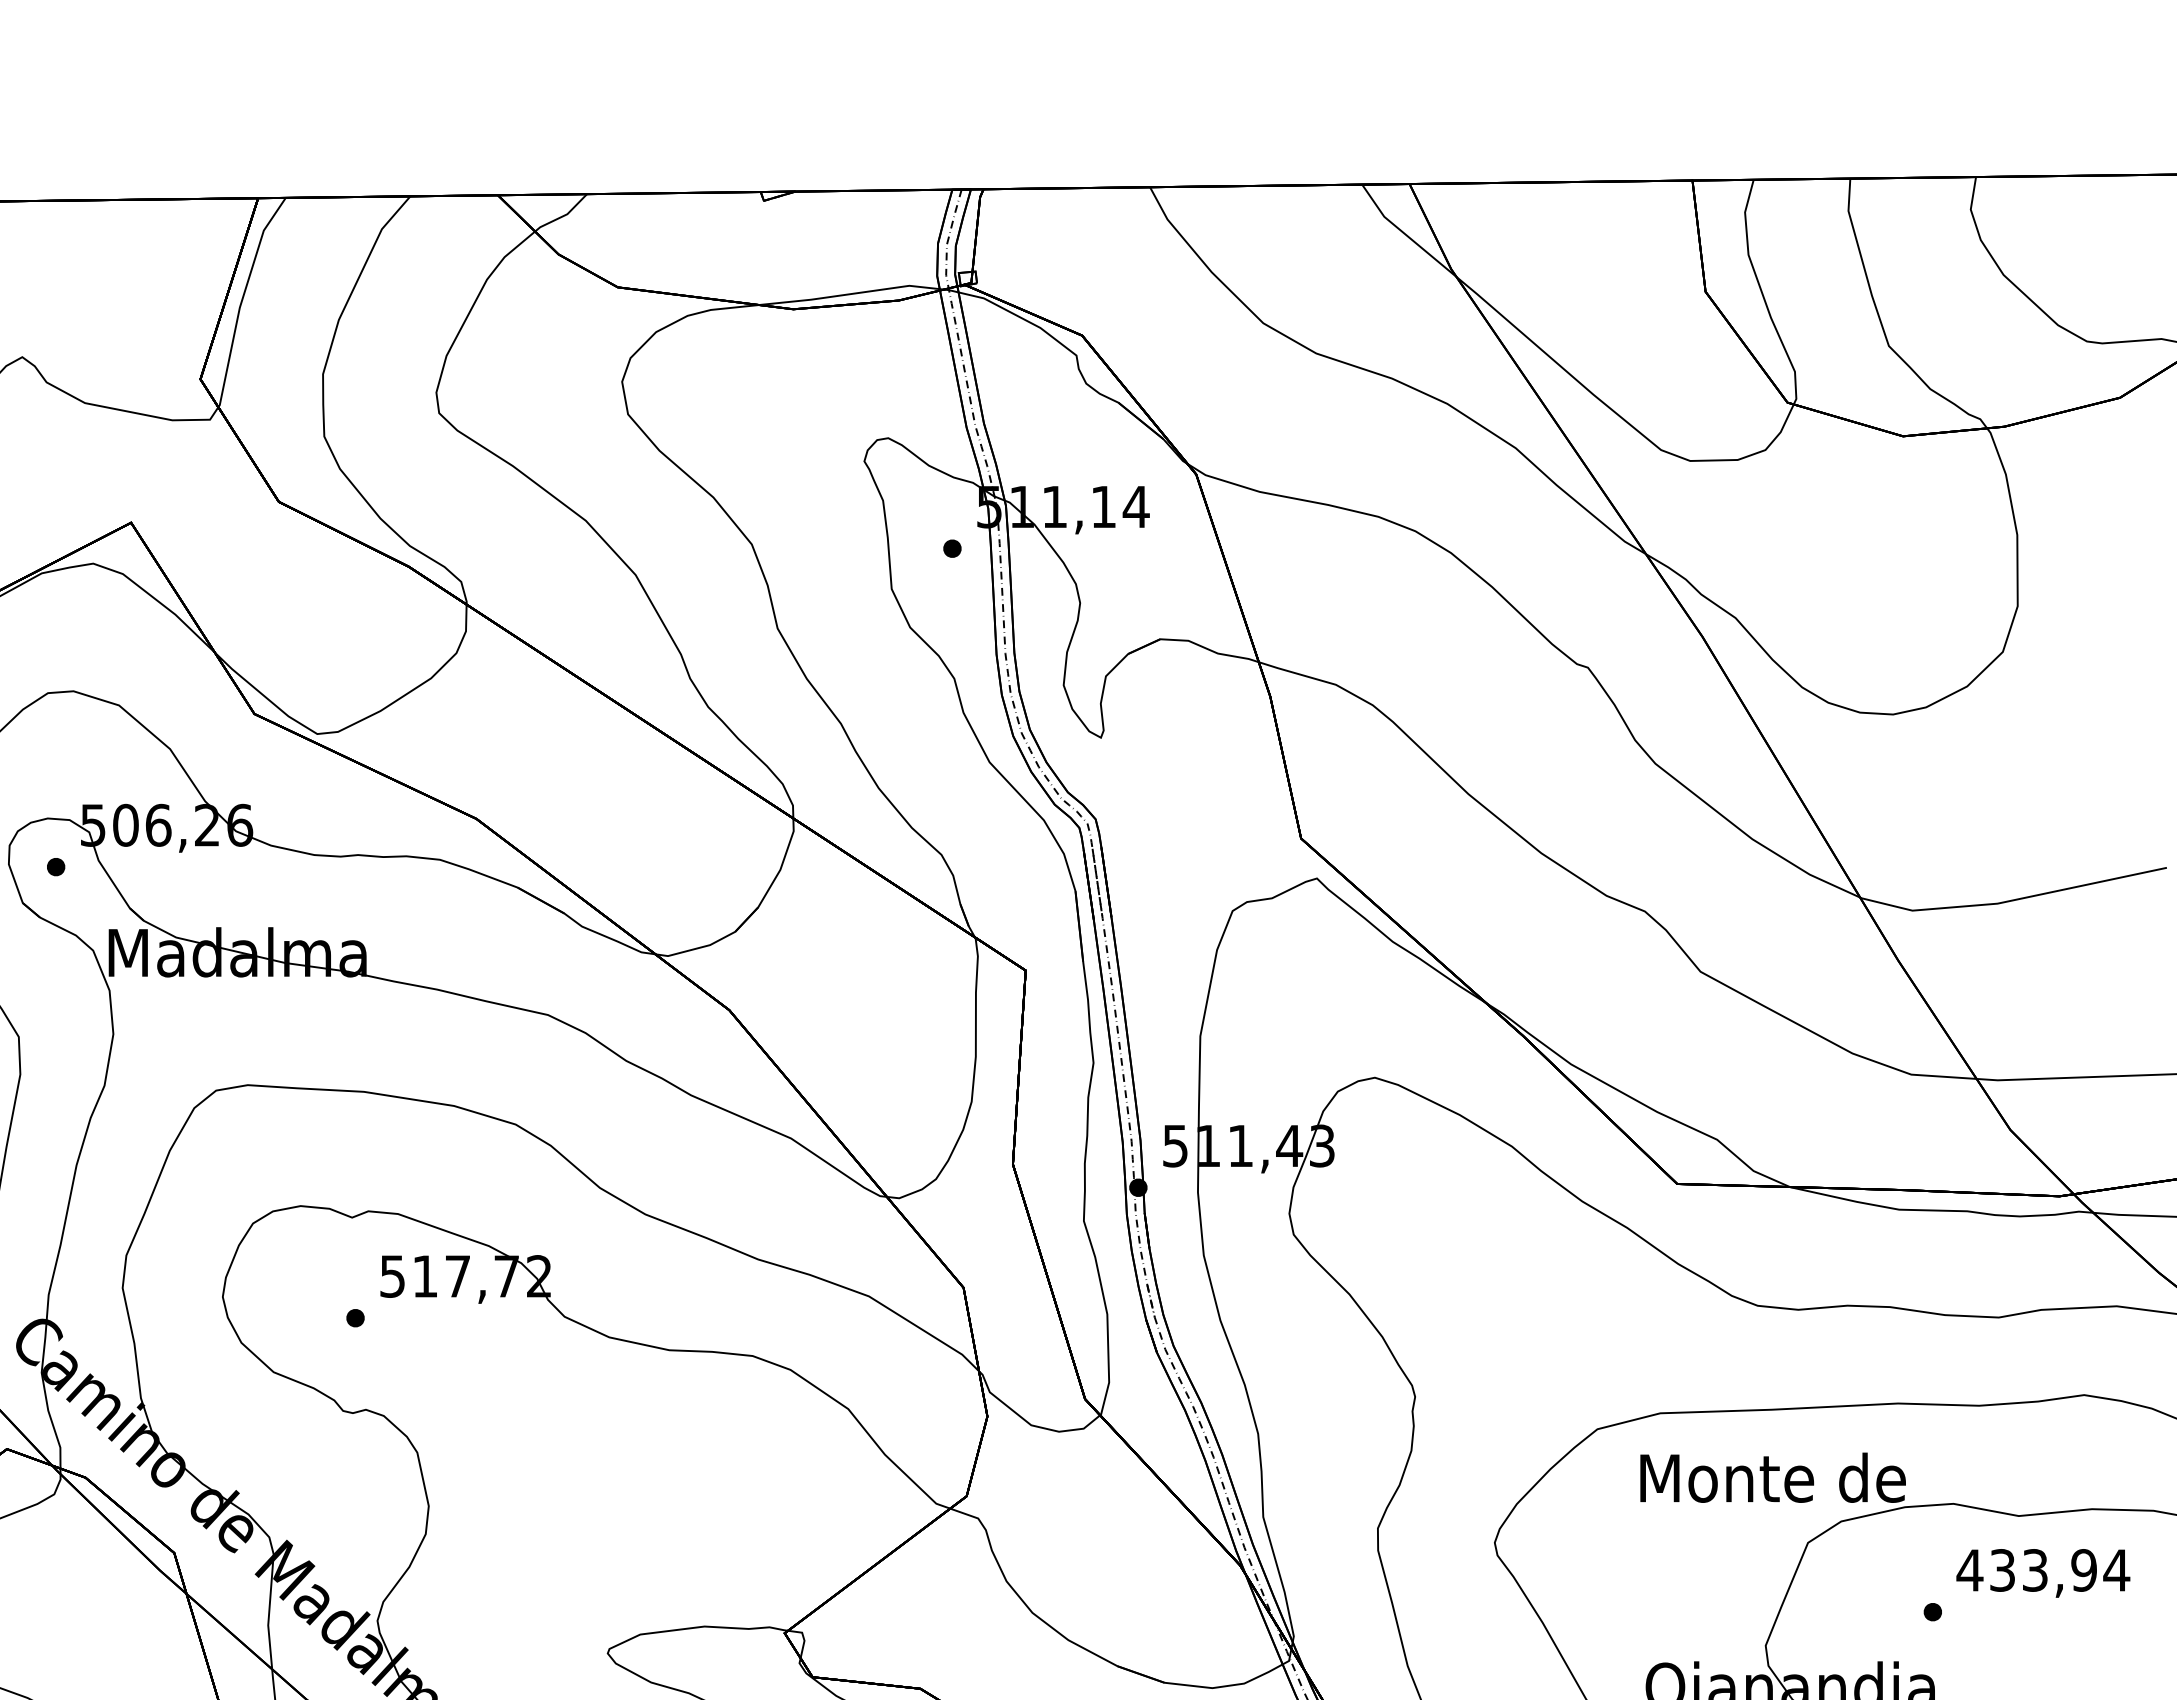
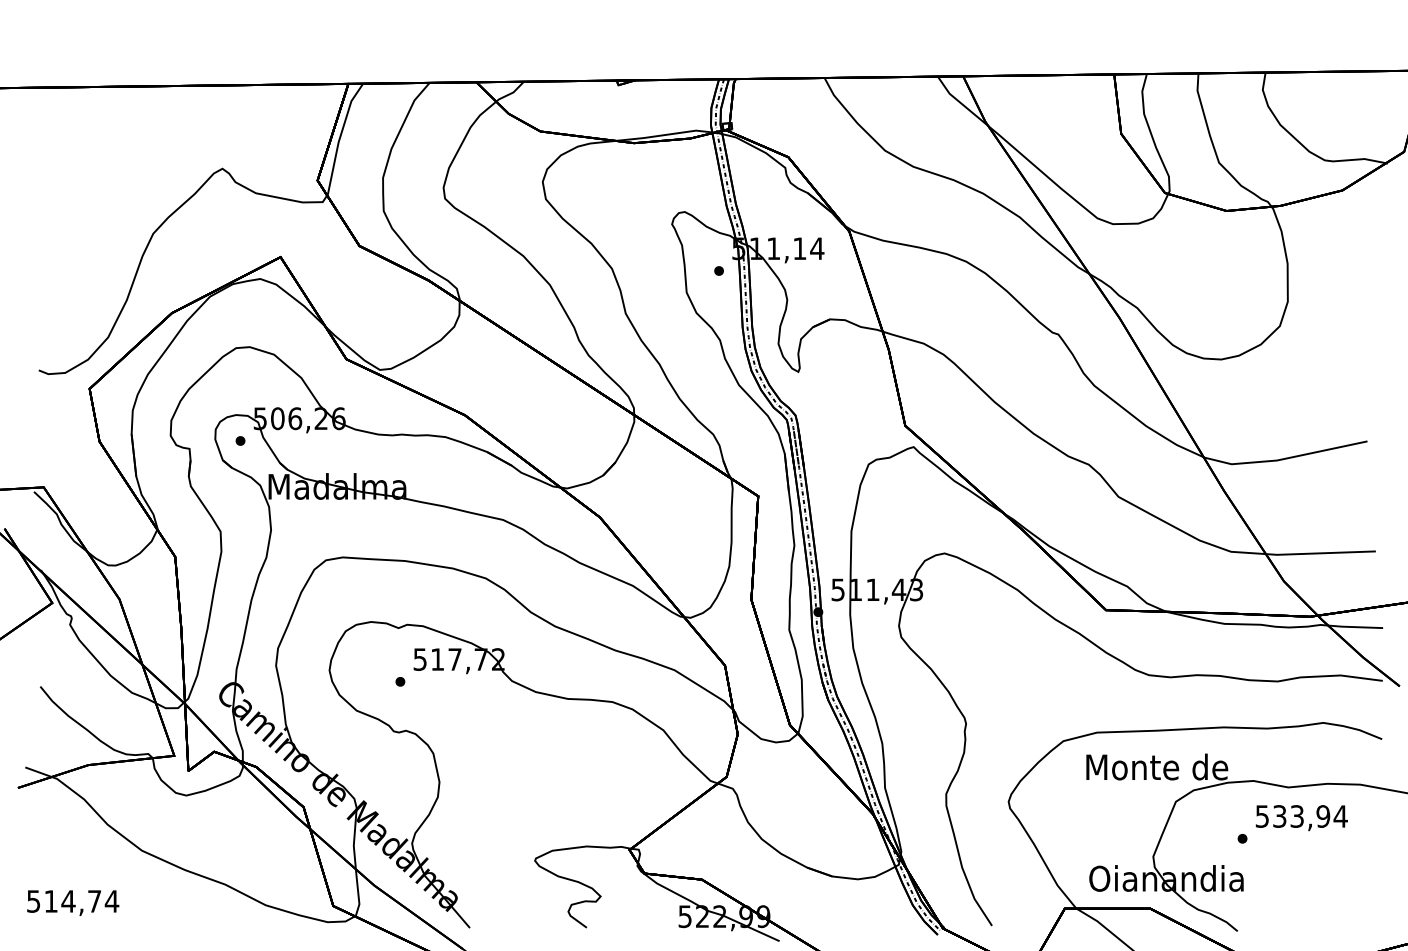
text: (1970, 1570) -> (1262, 816), 433,94 -> 533,94

